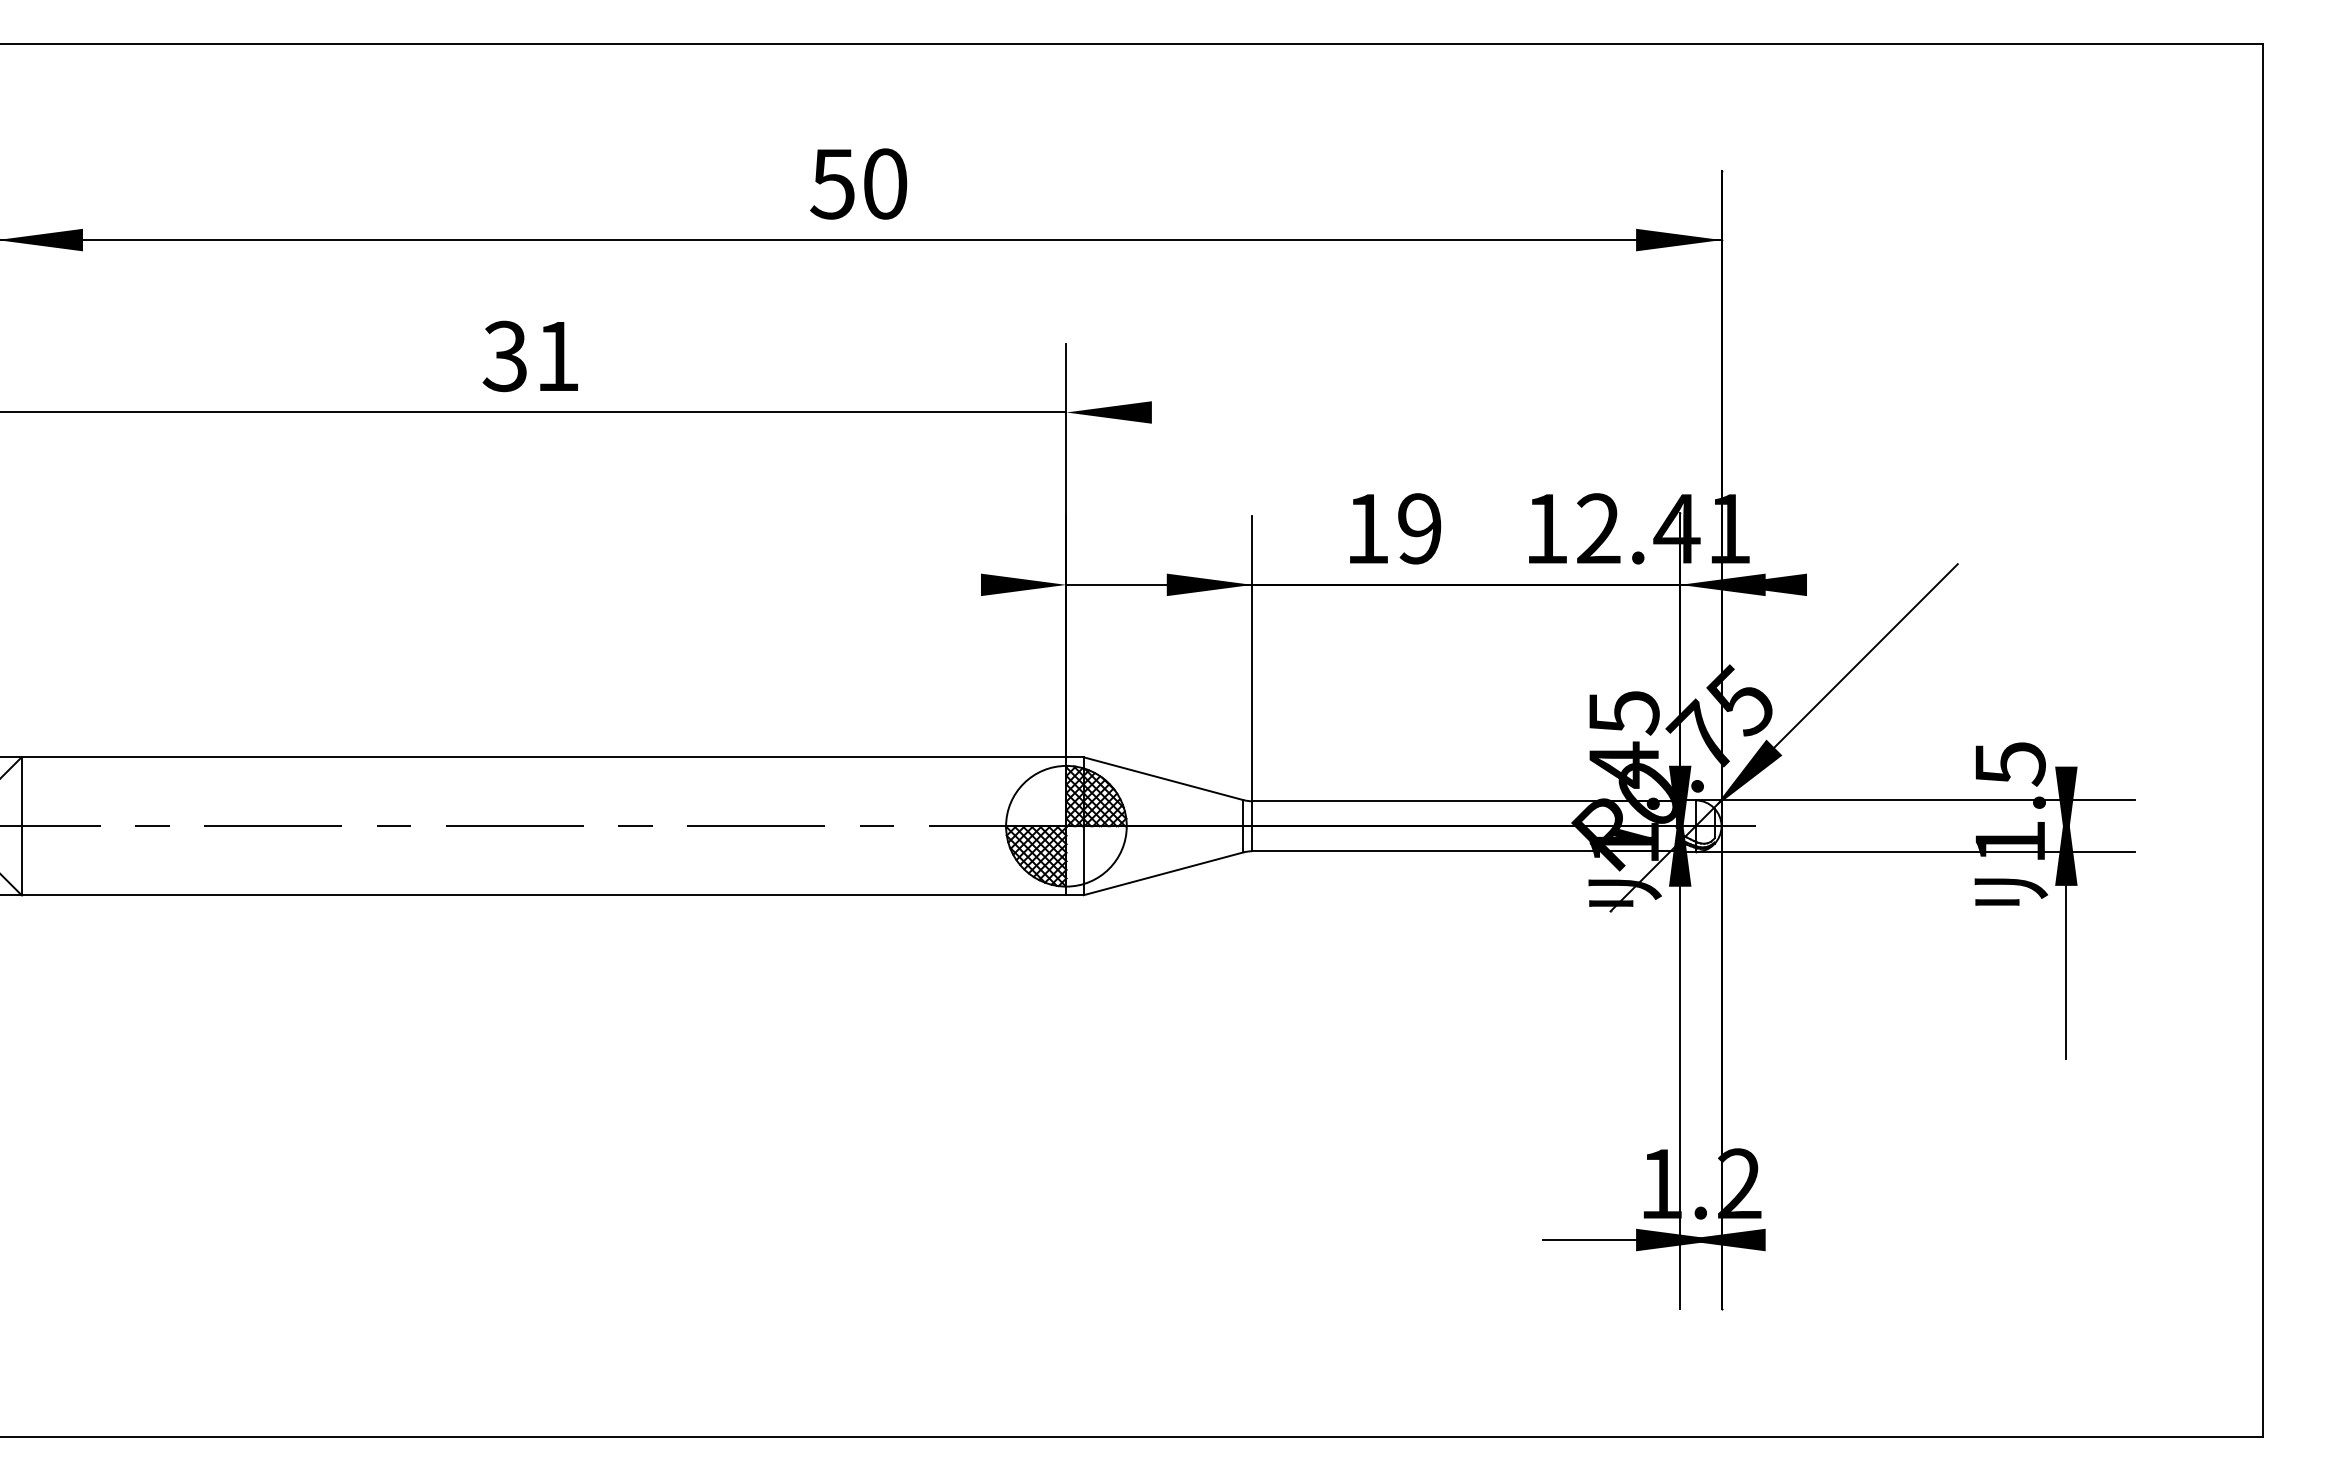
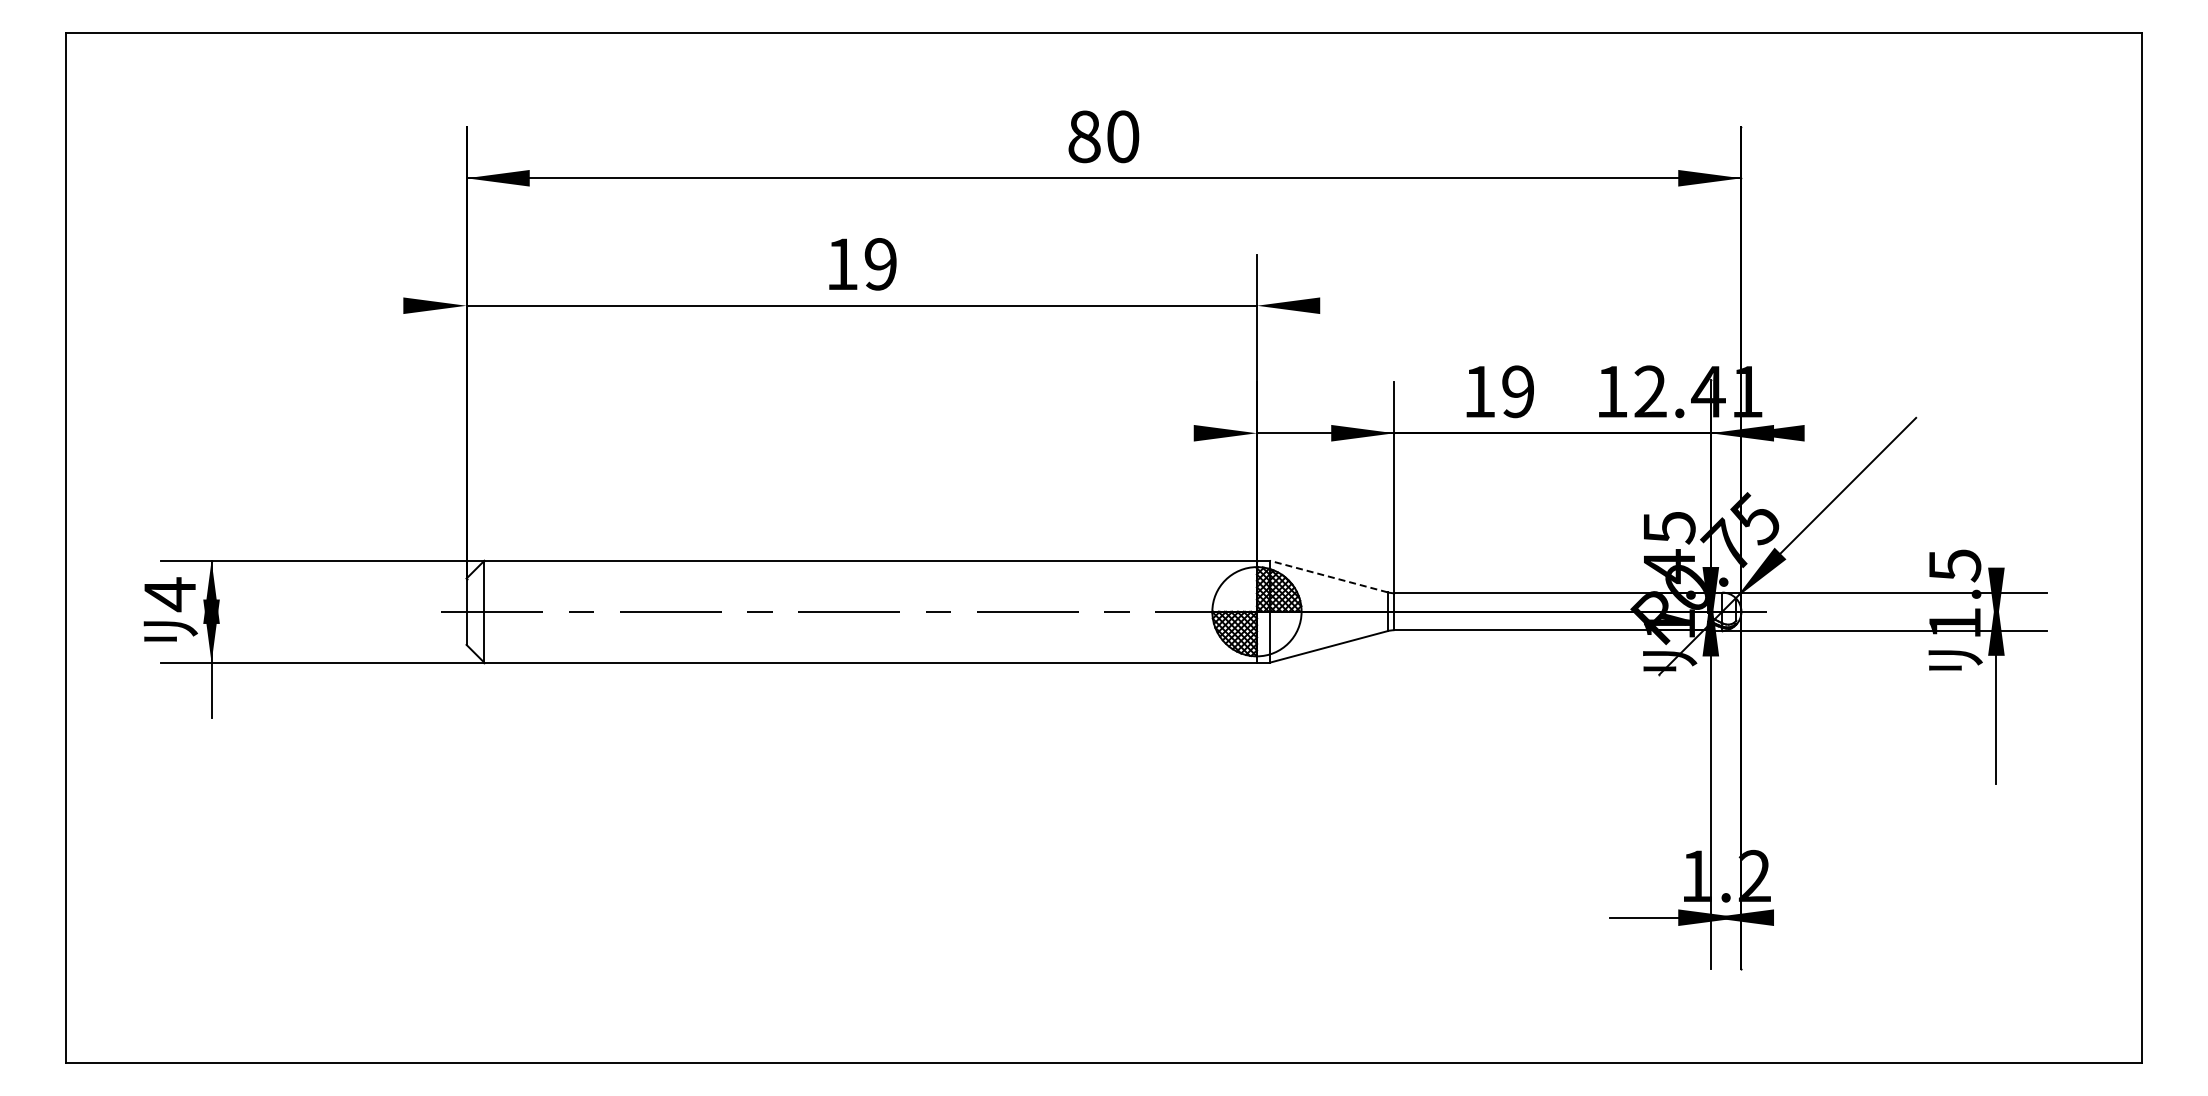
text: (831, 183) -> (1083, 136), 50 -> 80
text: (530, 356) -> (860, 264), 31 -> 19
line: (1163, 778) -> (1328, 576), solid -> dashed

